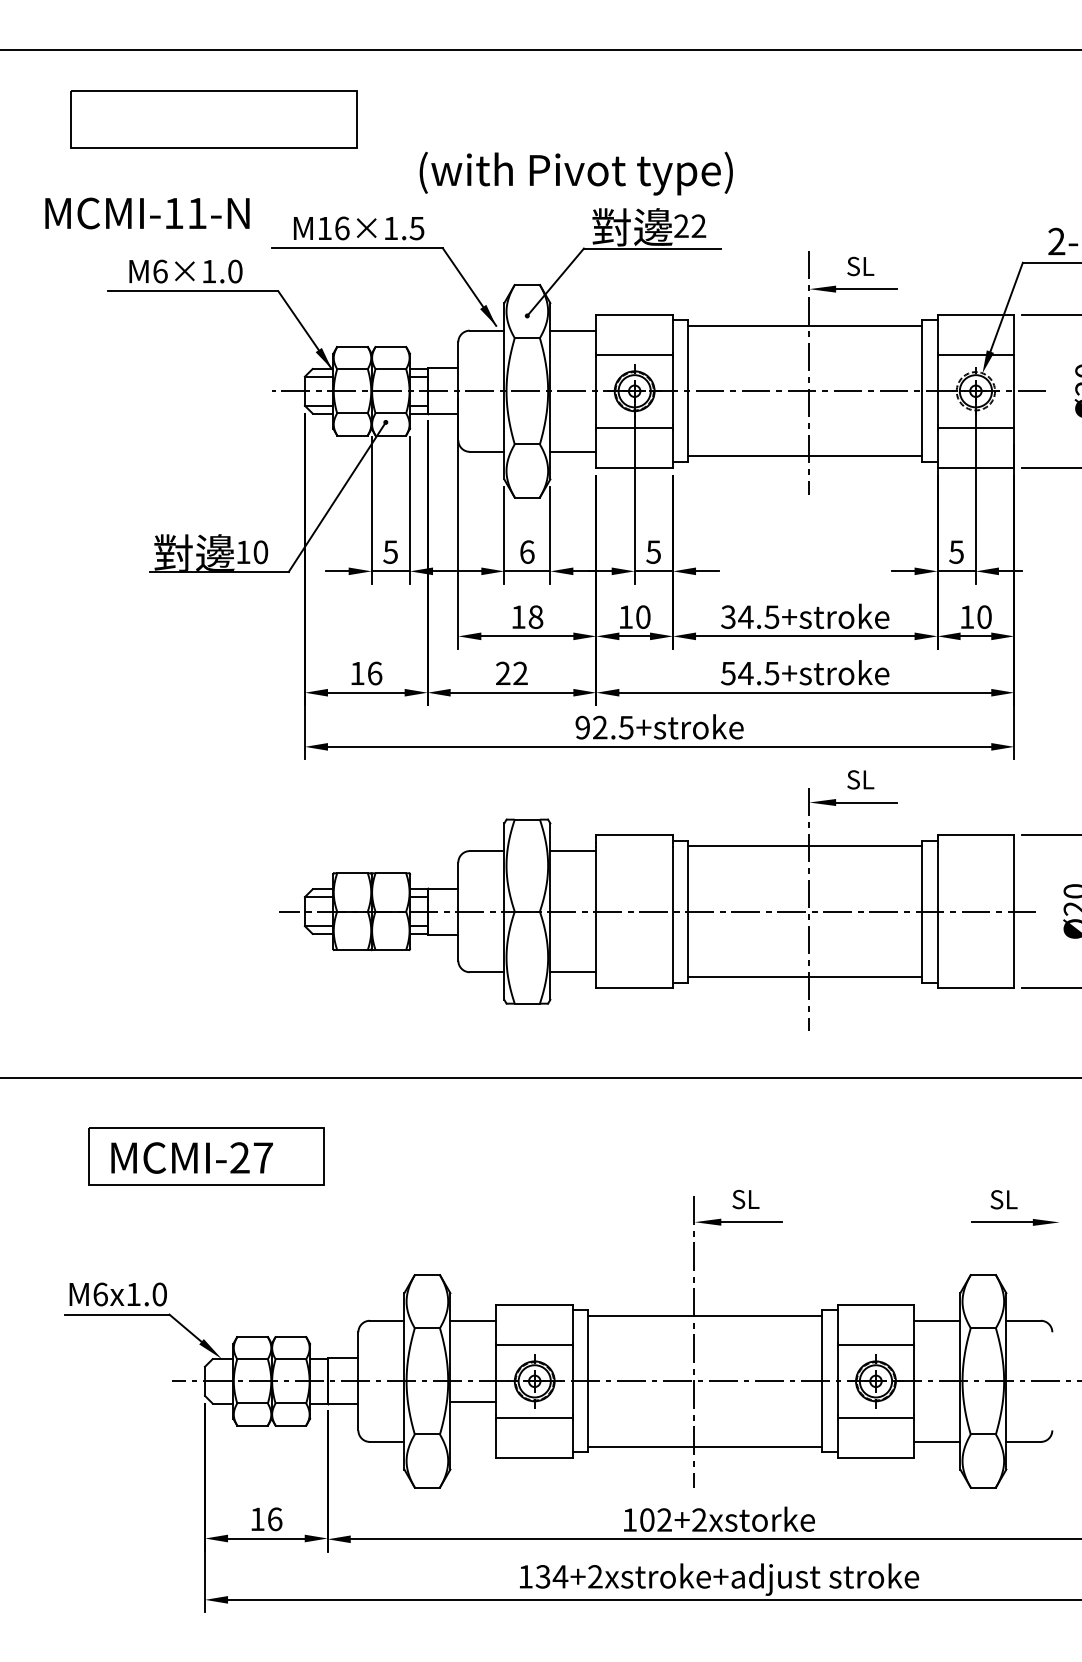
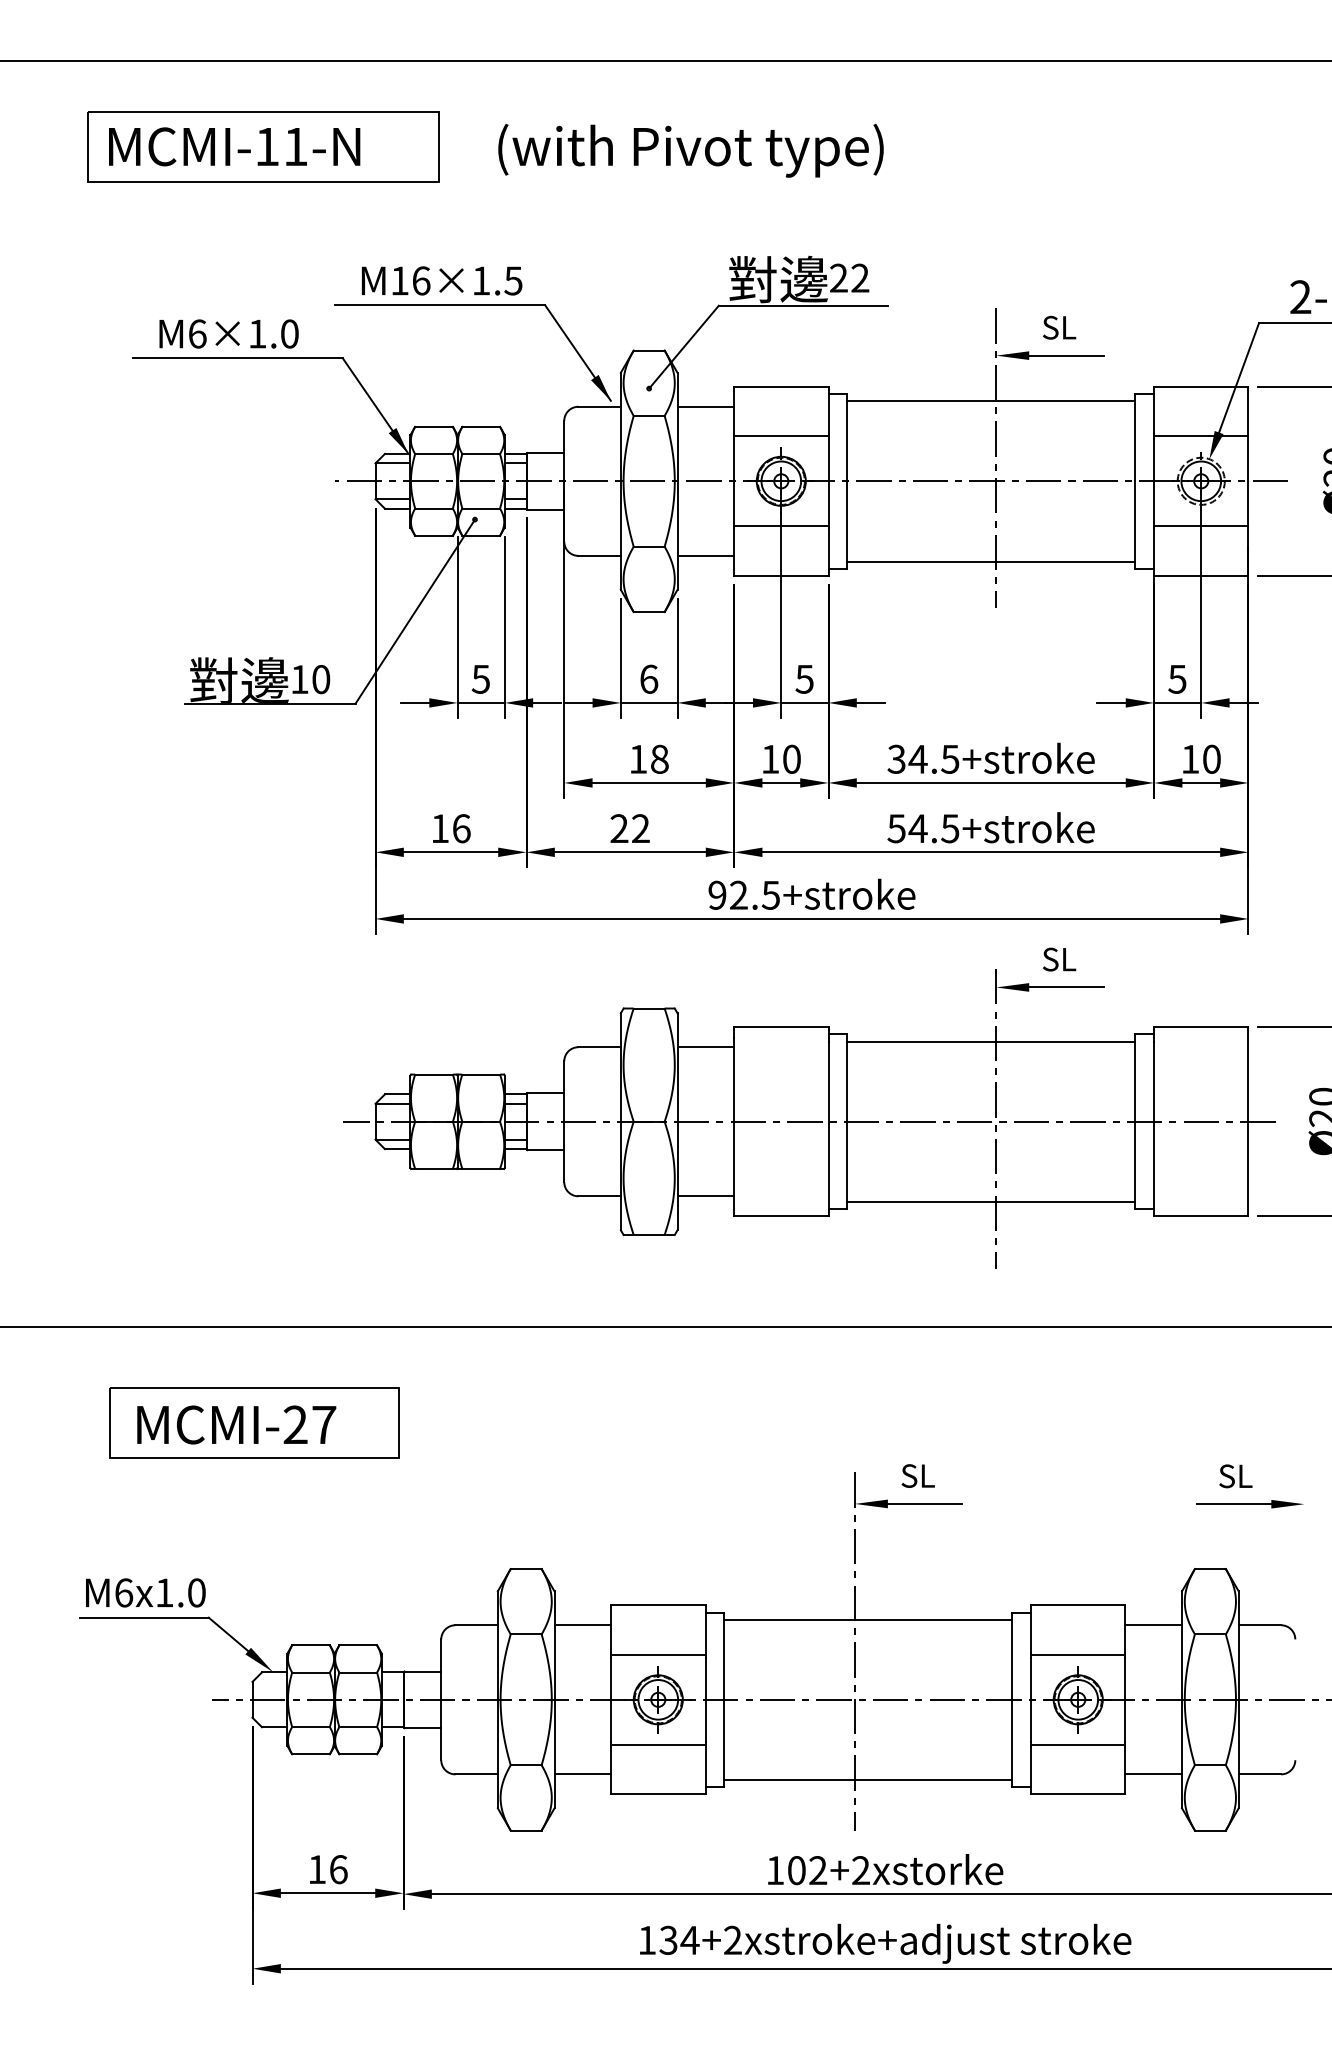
text: (575, 173) -> (689, 150), moved
text: (147, 213) -> (234, 146), moved
line: (473, 1401) -> (582, 1773), moved

